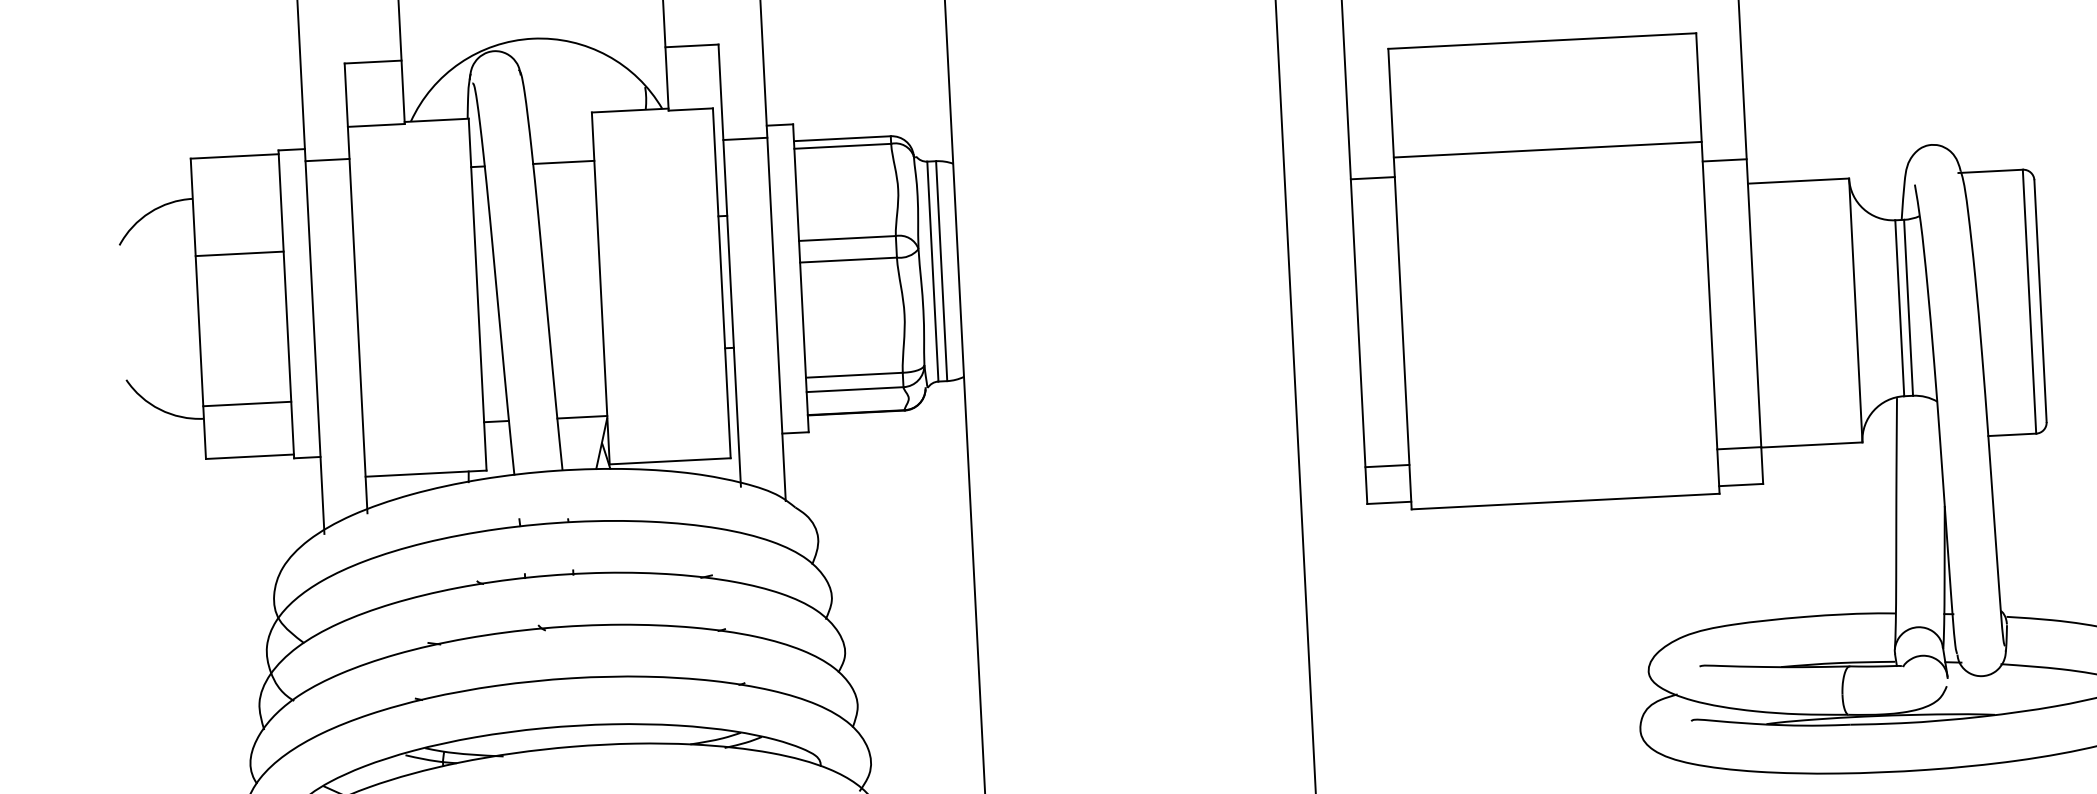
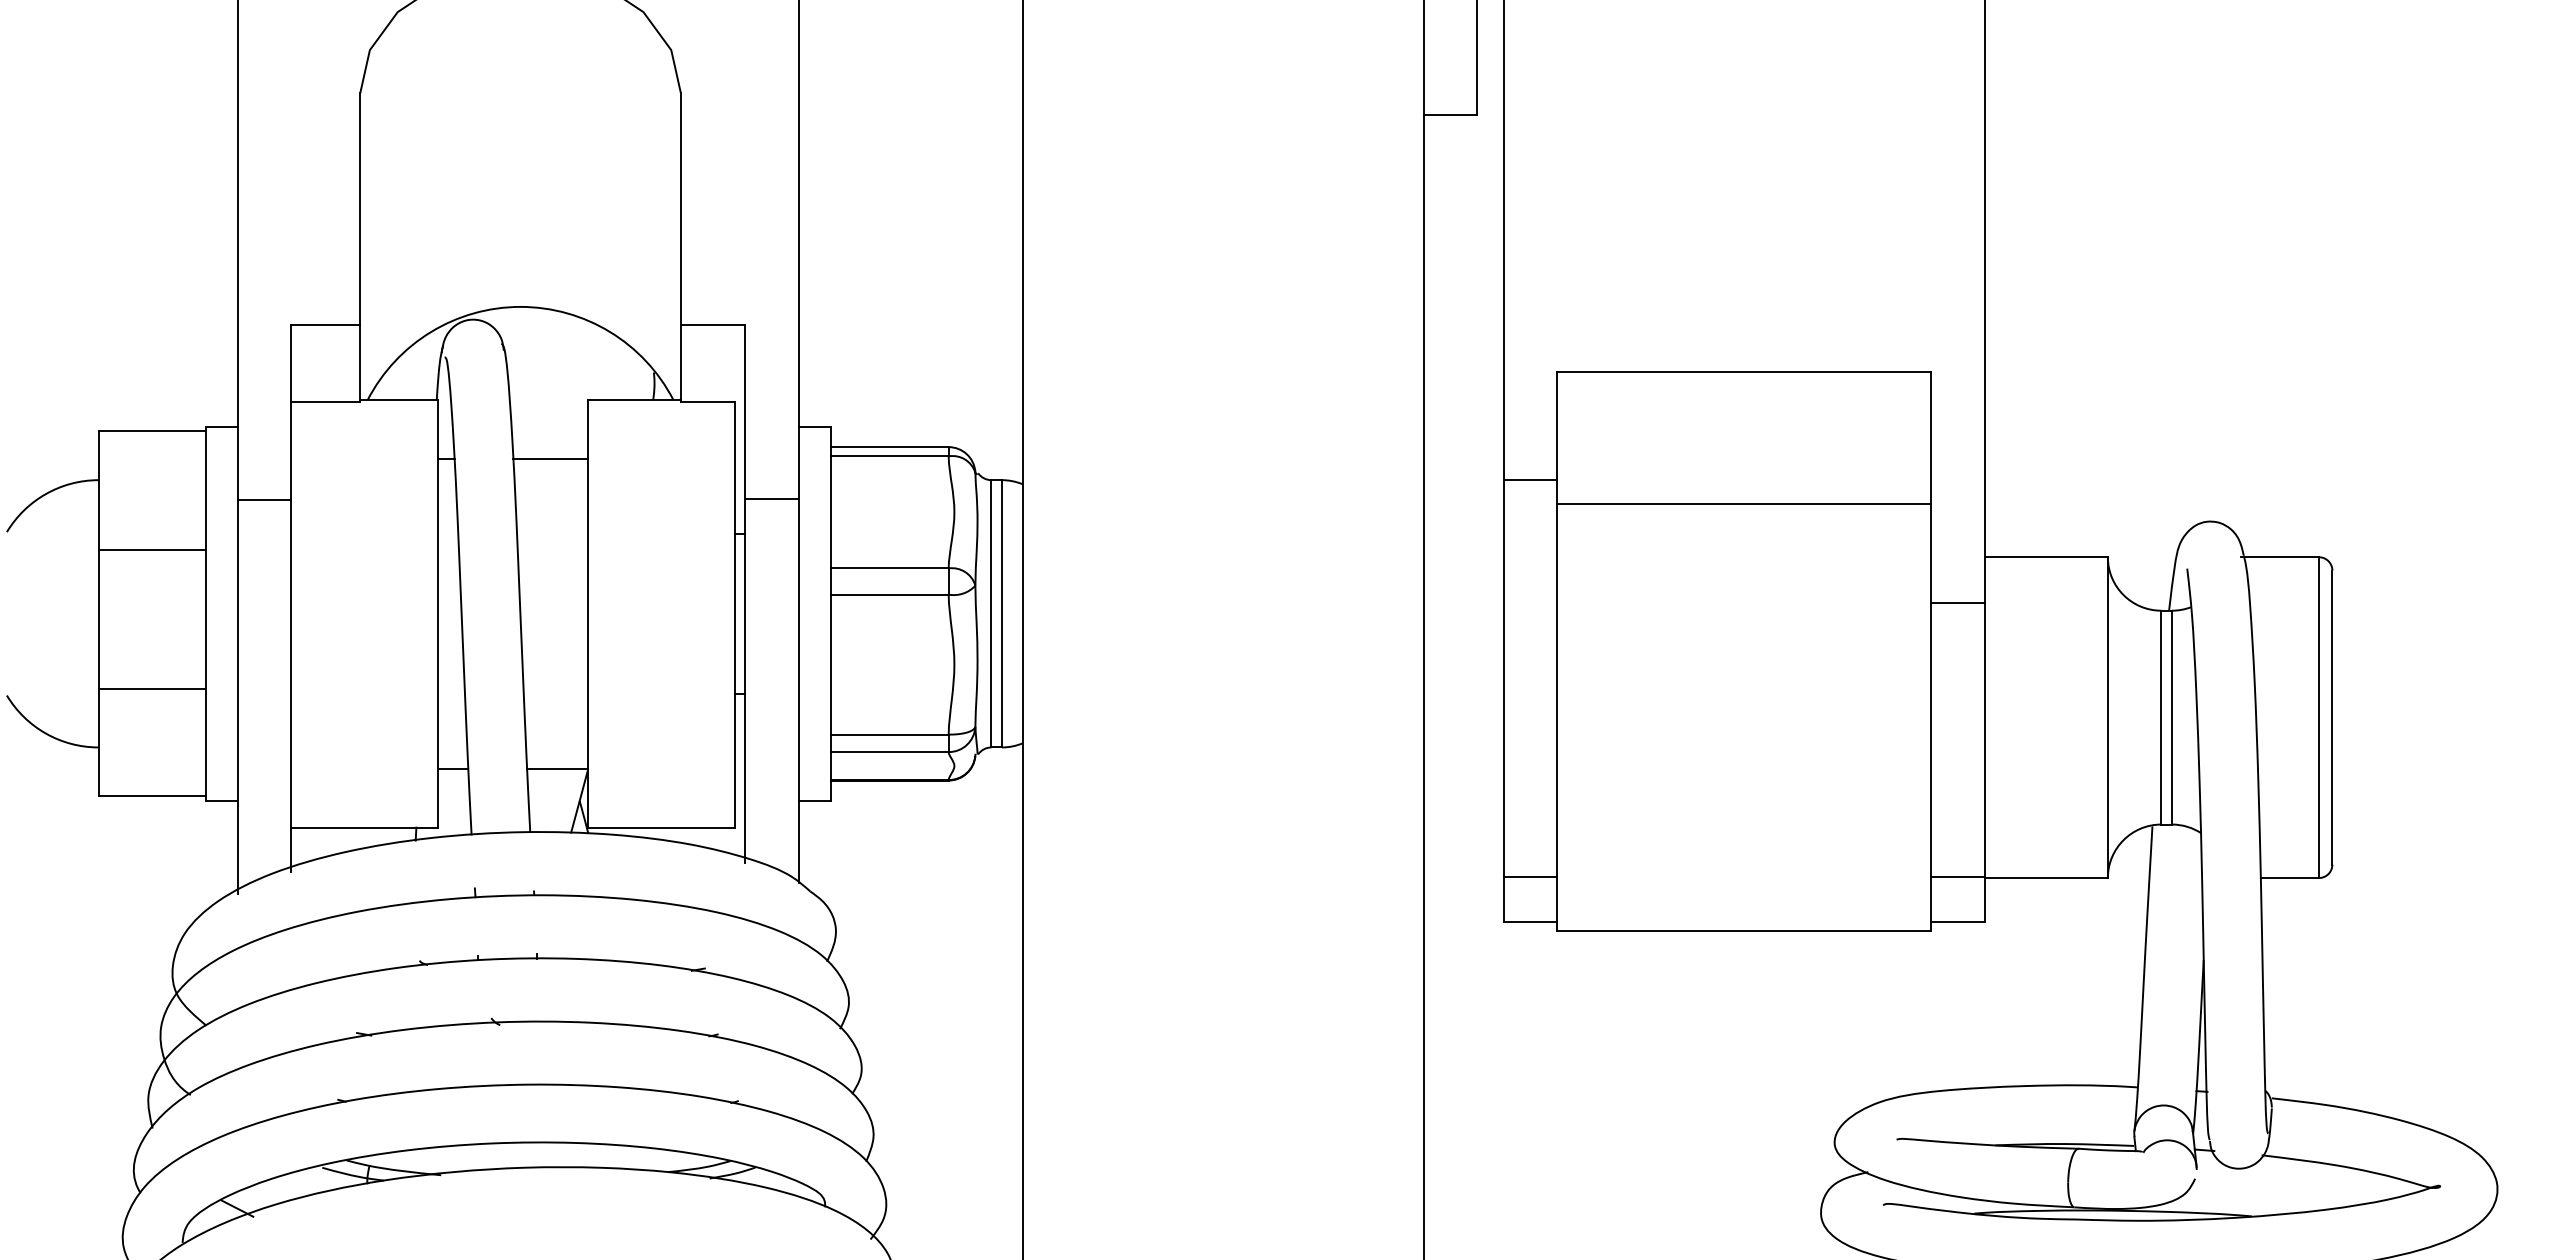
line: (744, 139) -> (771, 499), moved
line: (327, 160) -> (264, 500), moved
line: (1724, 160) -> (1957, 602), moved
line: (1372, 178) -> (1530, 479), moved
line: (246, 404) -> (151, 689), moved

